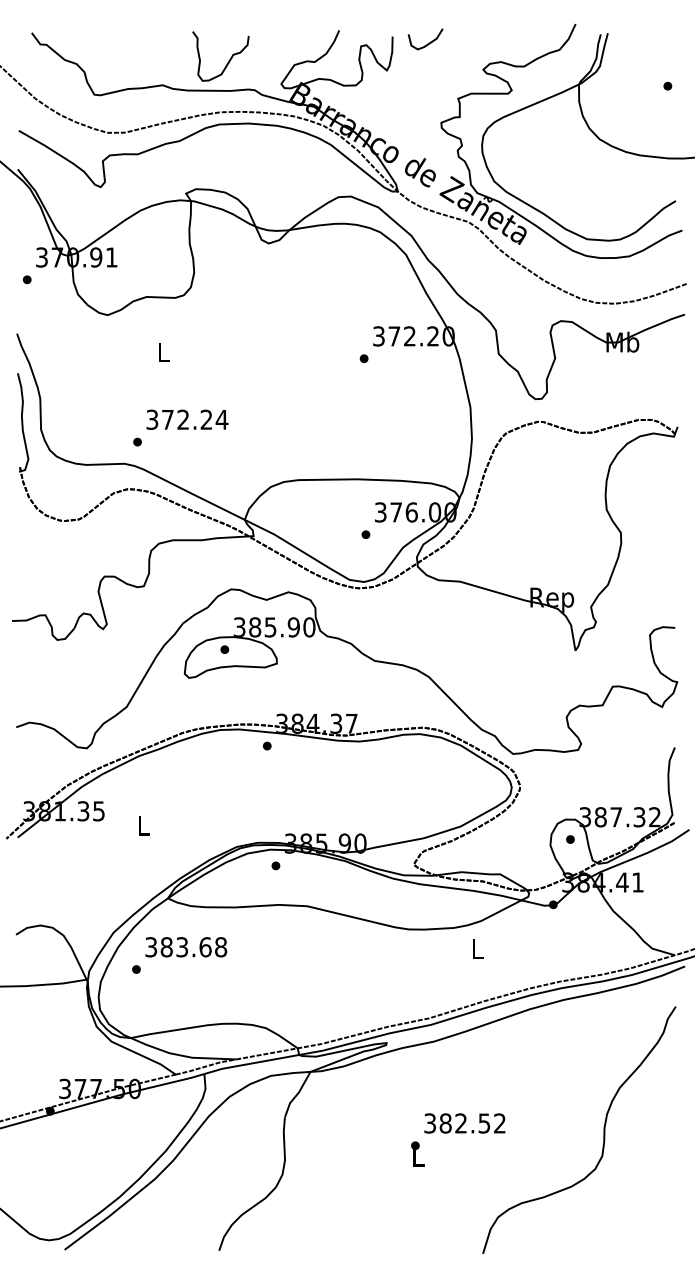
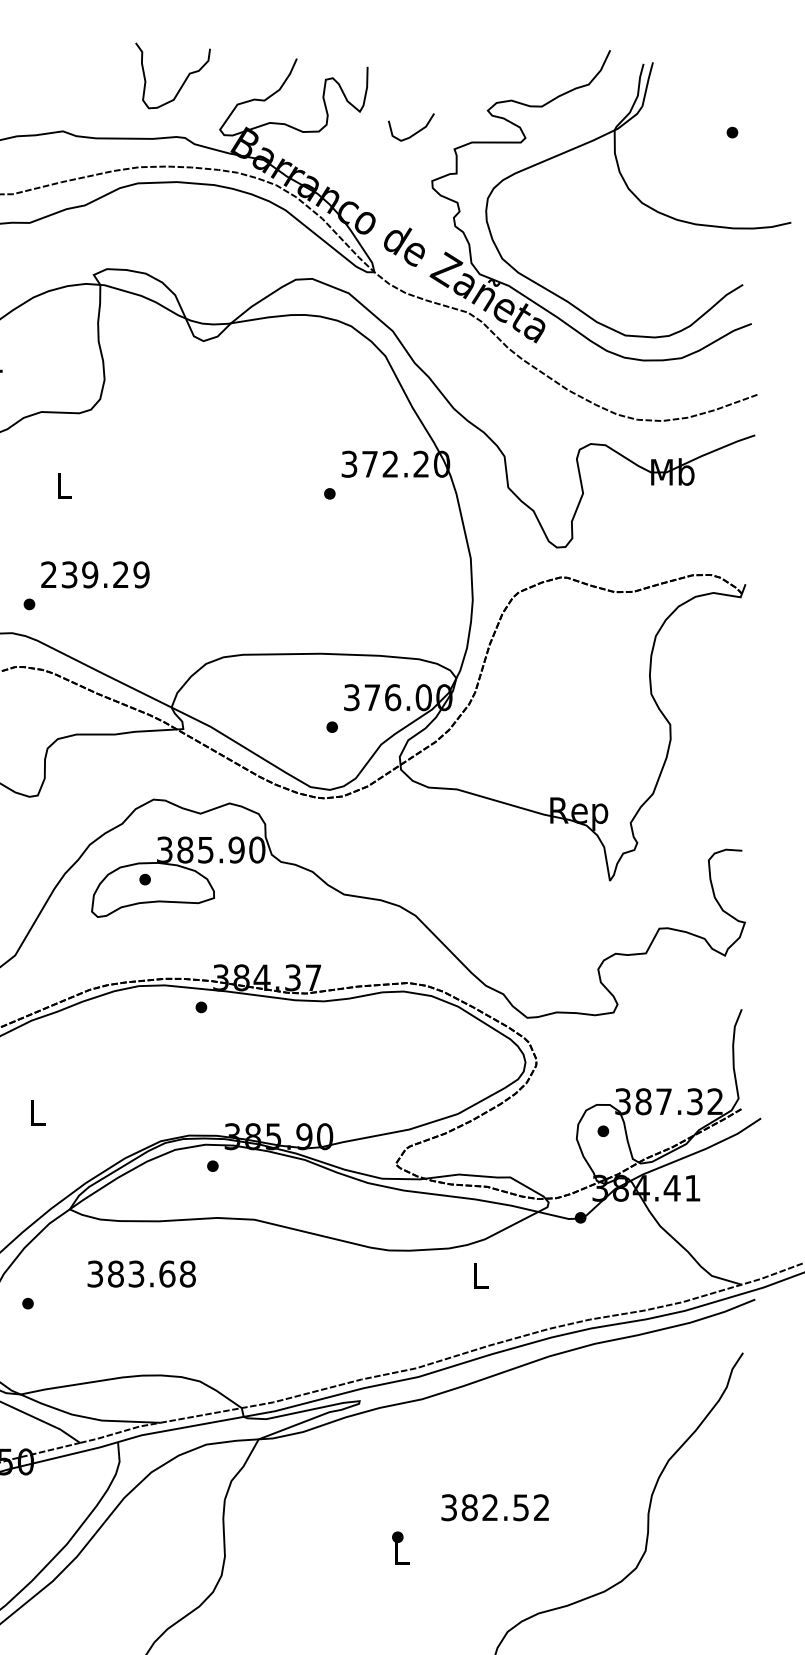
curve: (427, 43) -> (413, 132), moved
curve: (228, 60) -> (183, 81), moved
text: (187, 419) -> (95, 574), 372.24 -> 239.29
text: (186, 947) -> (142, 1274), moved
text: (464, 1123) -> (494, 1507), moved

